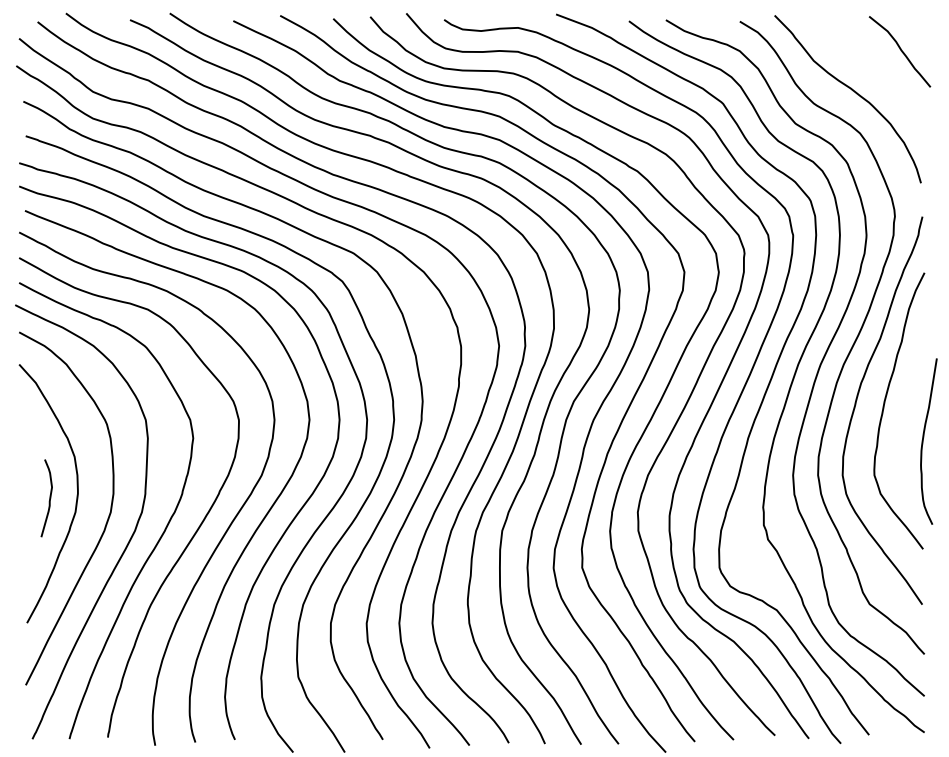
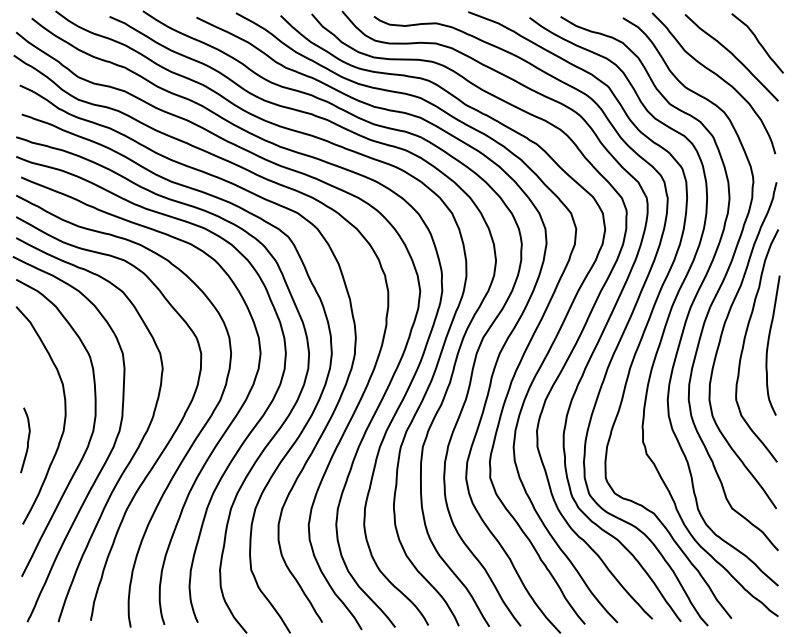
curve: (870, 66) -> (732, 55), added
curve: (923, 441) -> (768, 345), moved
curve: (49, 498) -> (27, 440), moved

